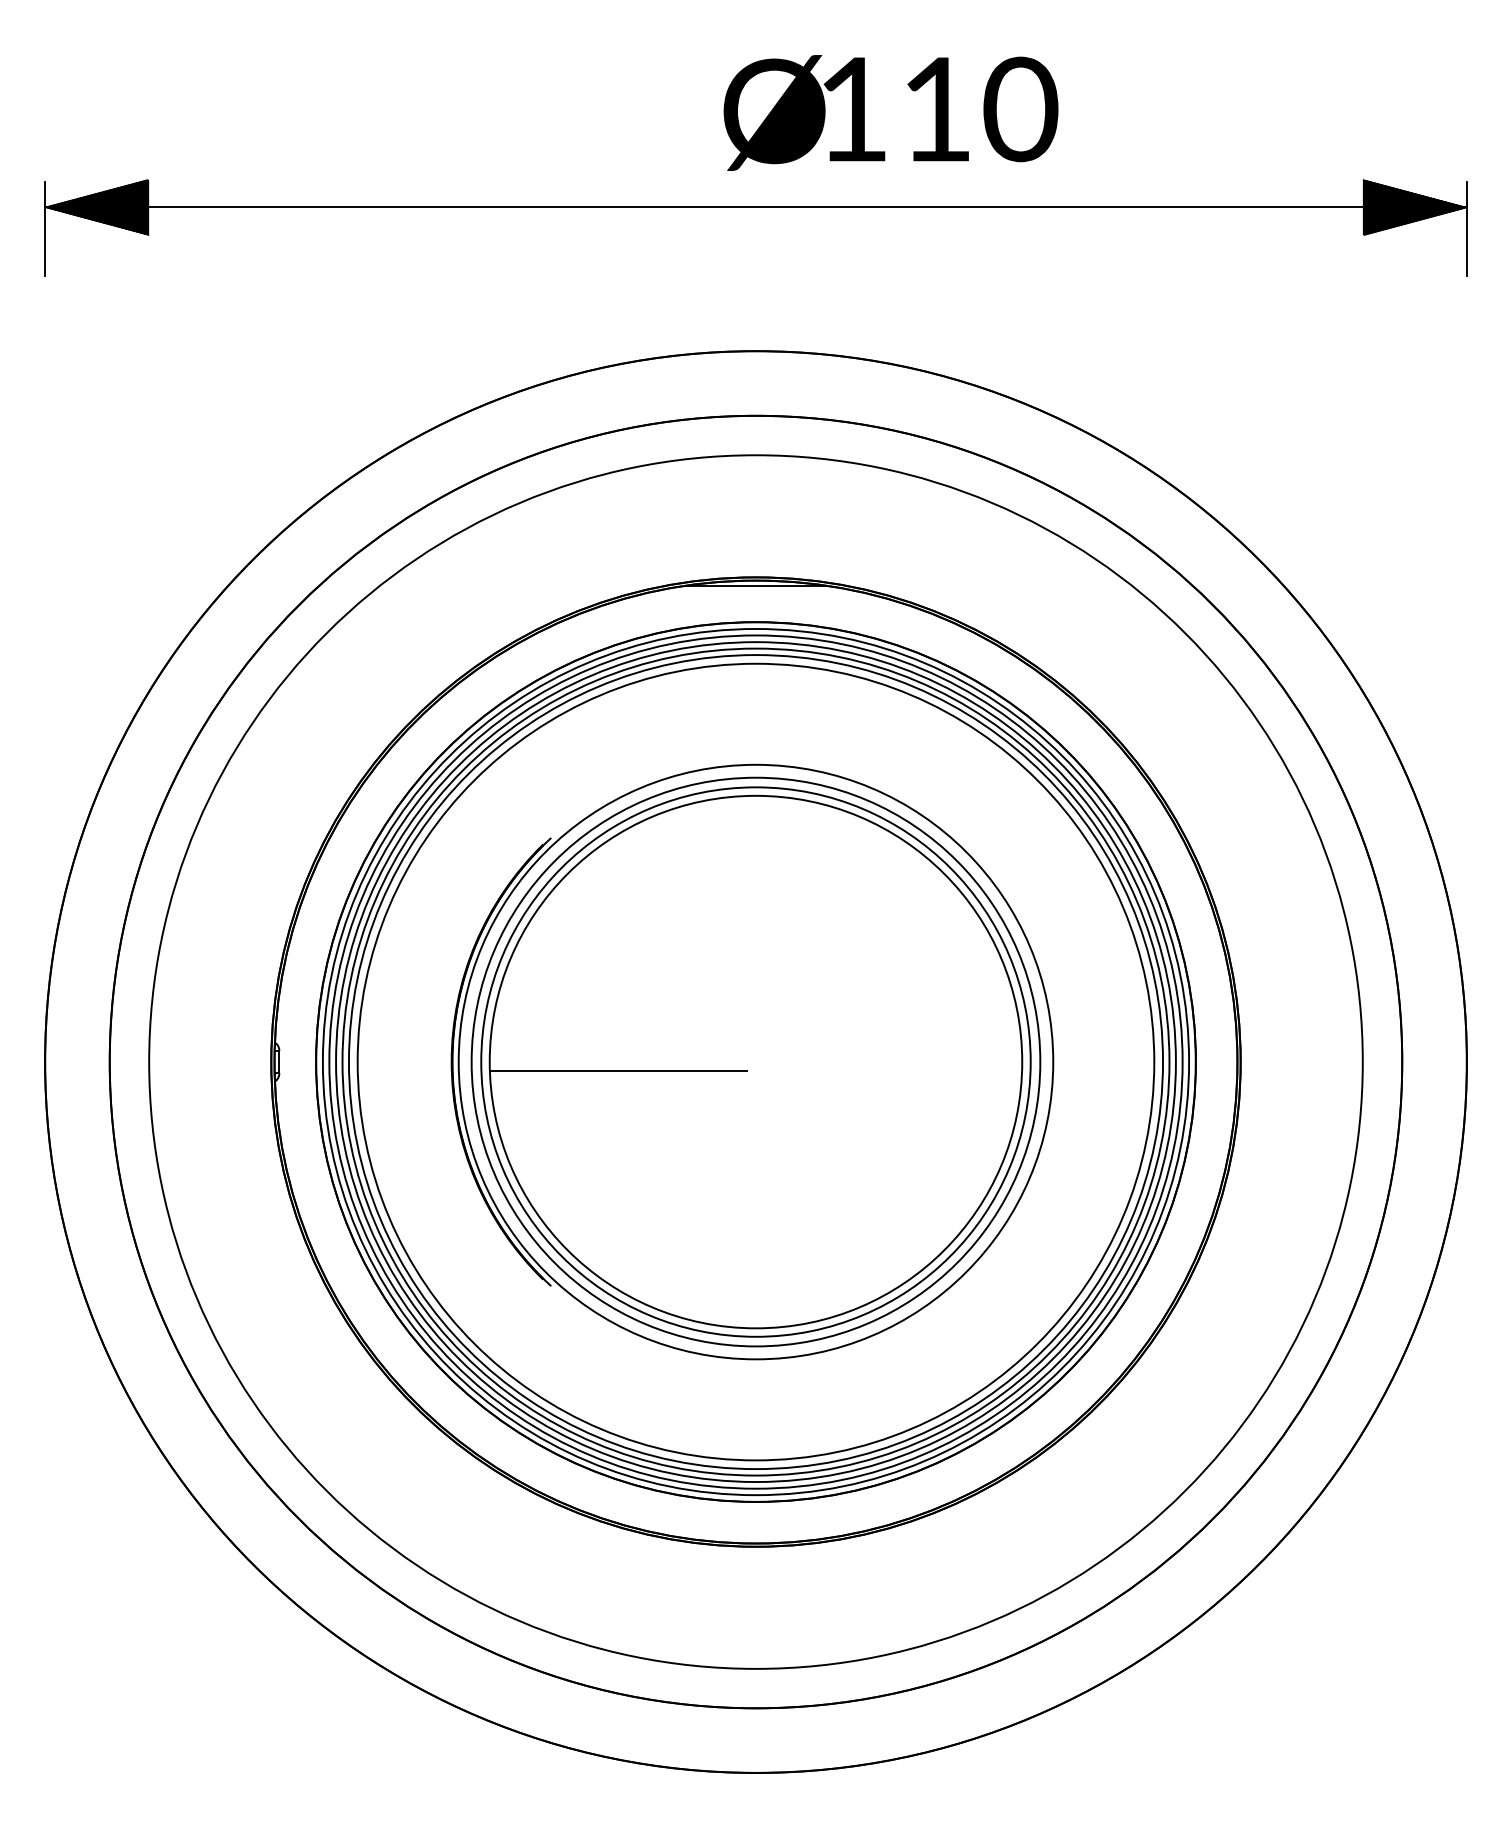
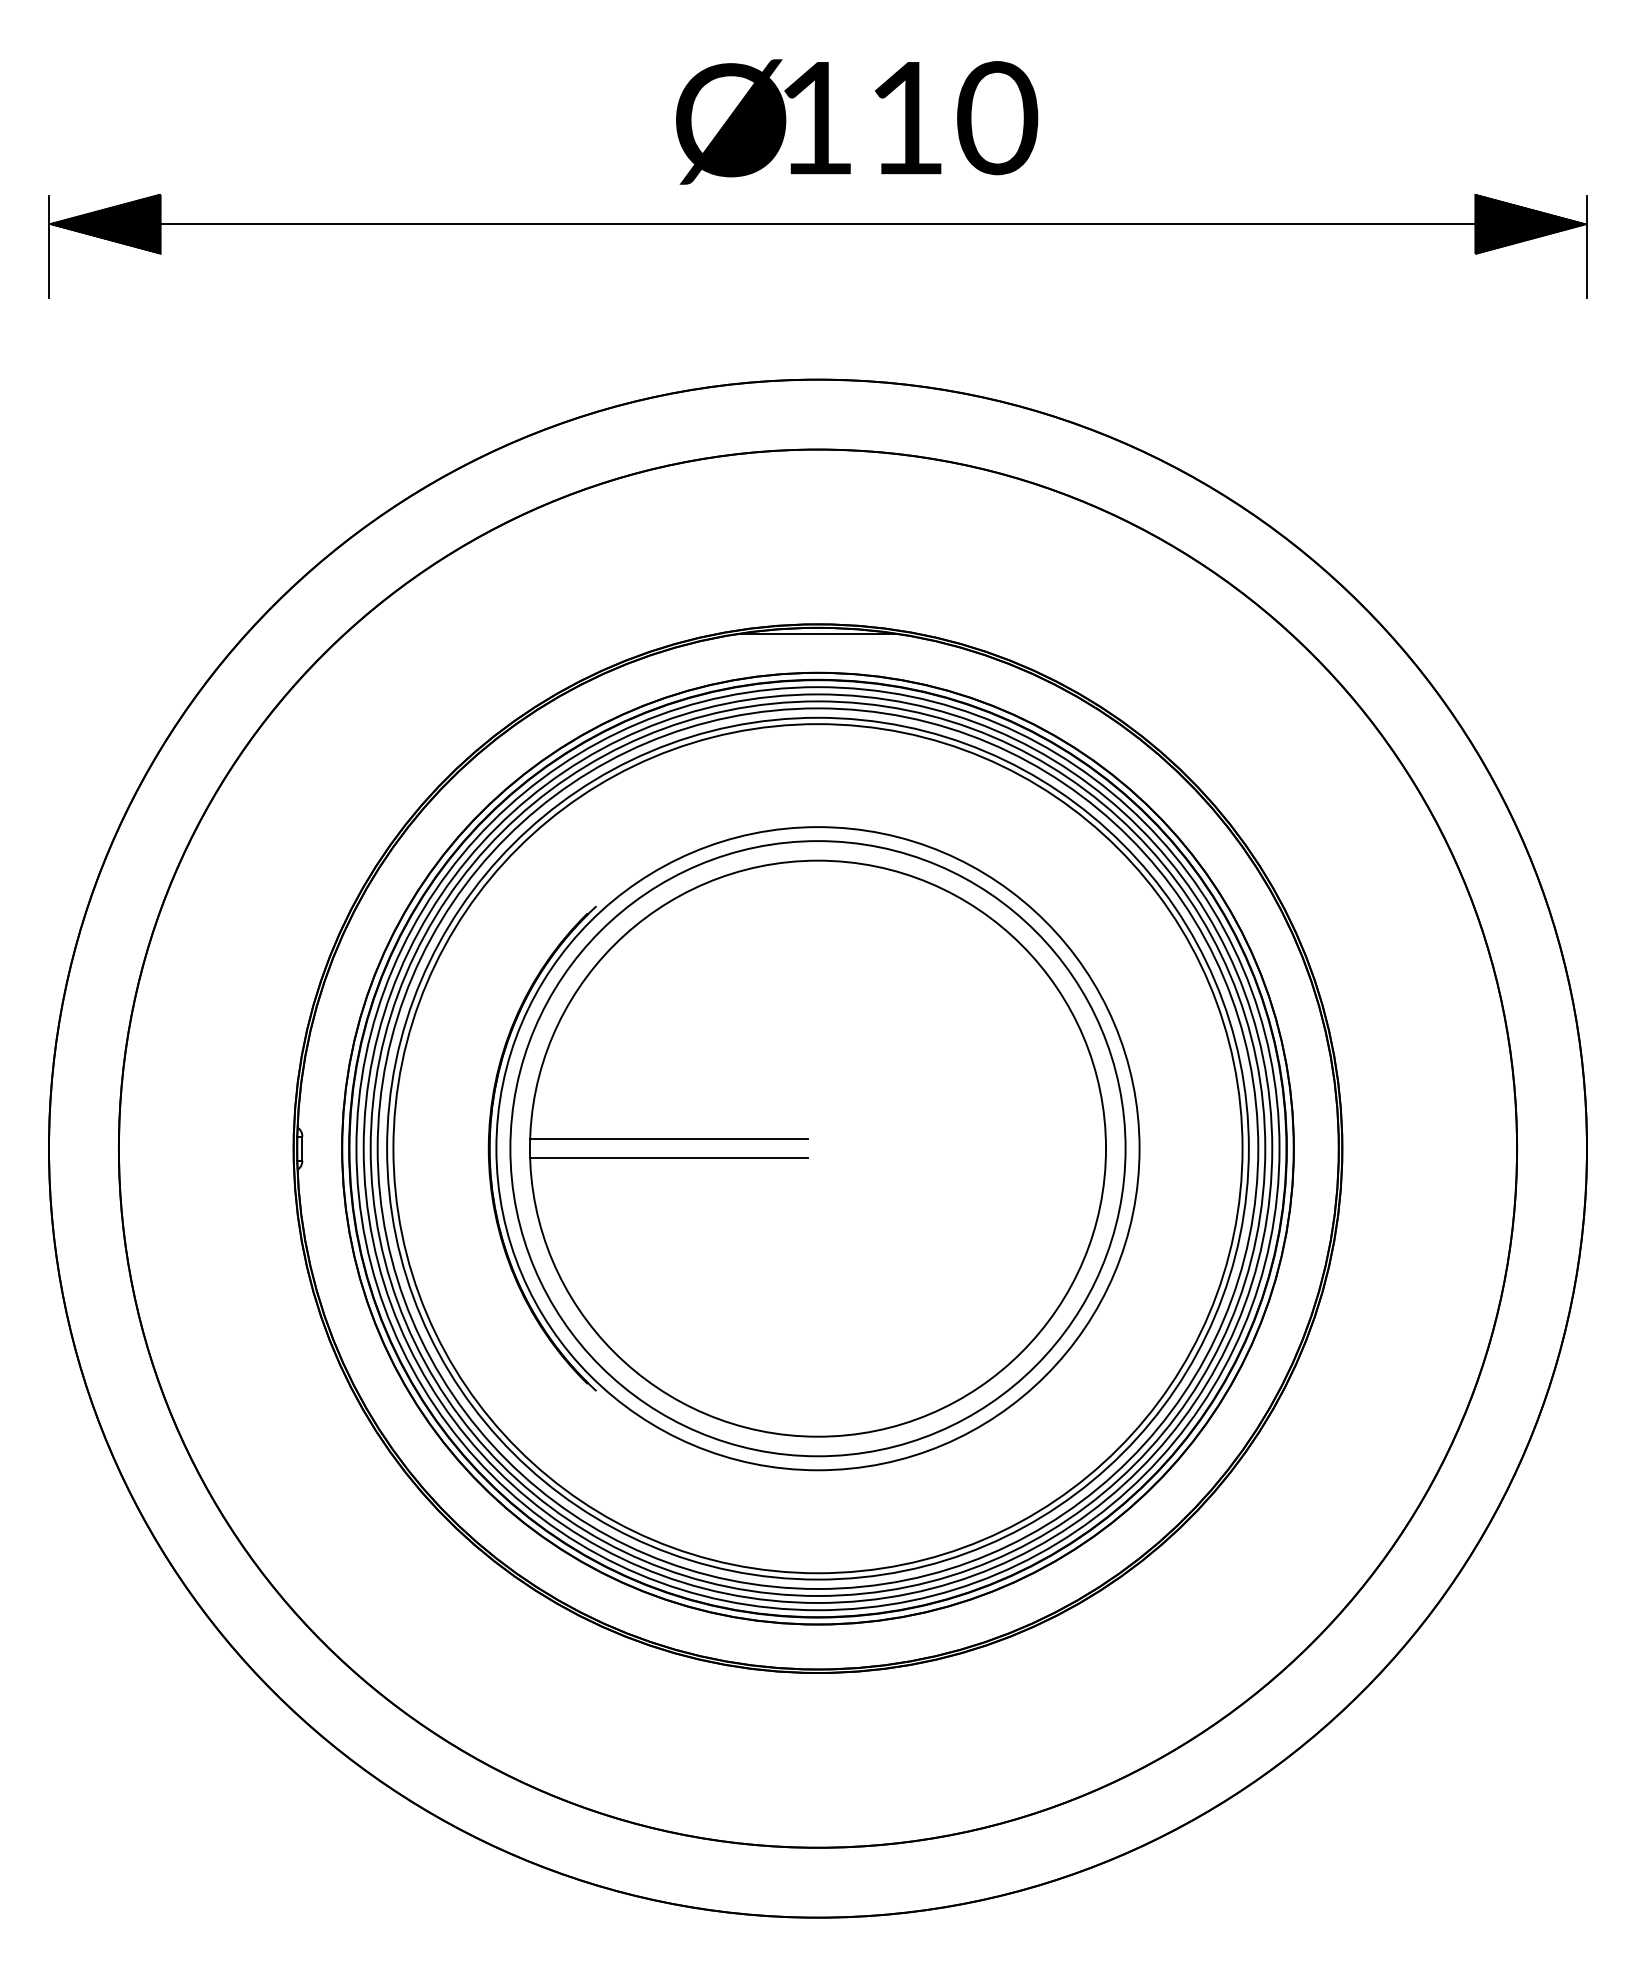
text: (891, 112) -> (857, 121), moved
line: (618, 1052) -> (669, 1138), added
circle: (755, 1061) -> (817, 1148), size x0.71
circle: (755, 1061) -> (817, 1148), size x1.43

